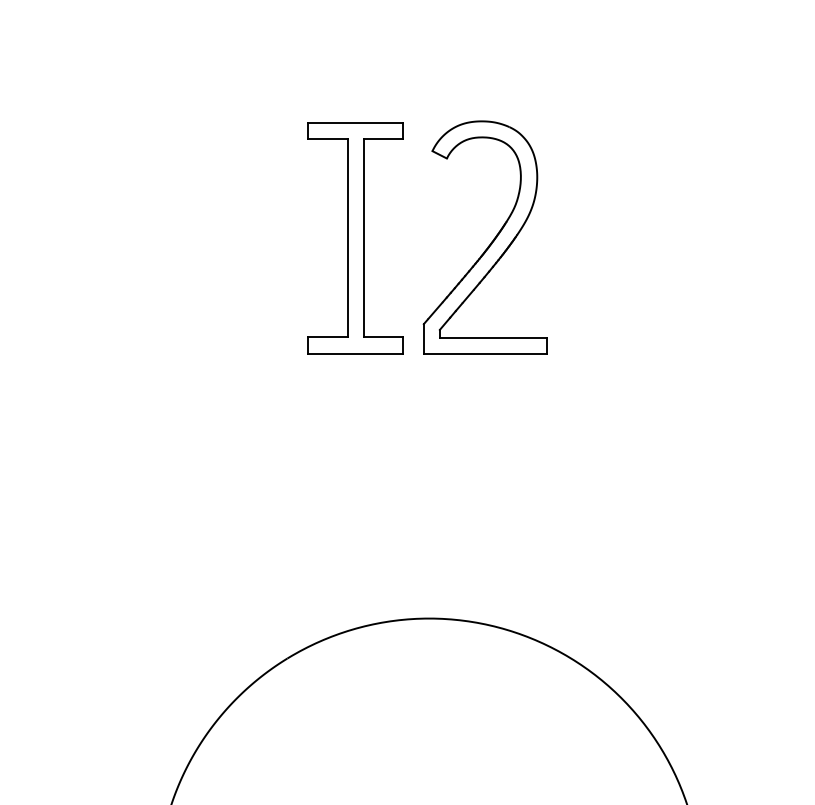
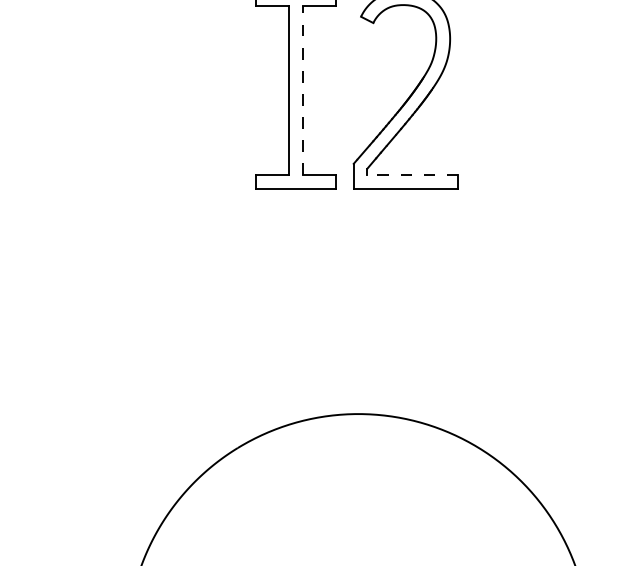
line: (364, 237) -> (303, 90), solid -> dashed
line: (492, 337) -> (412, 175), solid -> dashed

